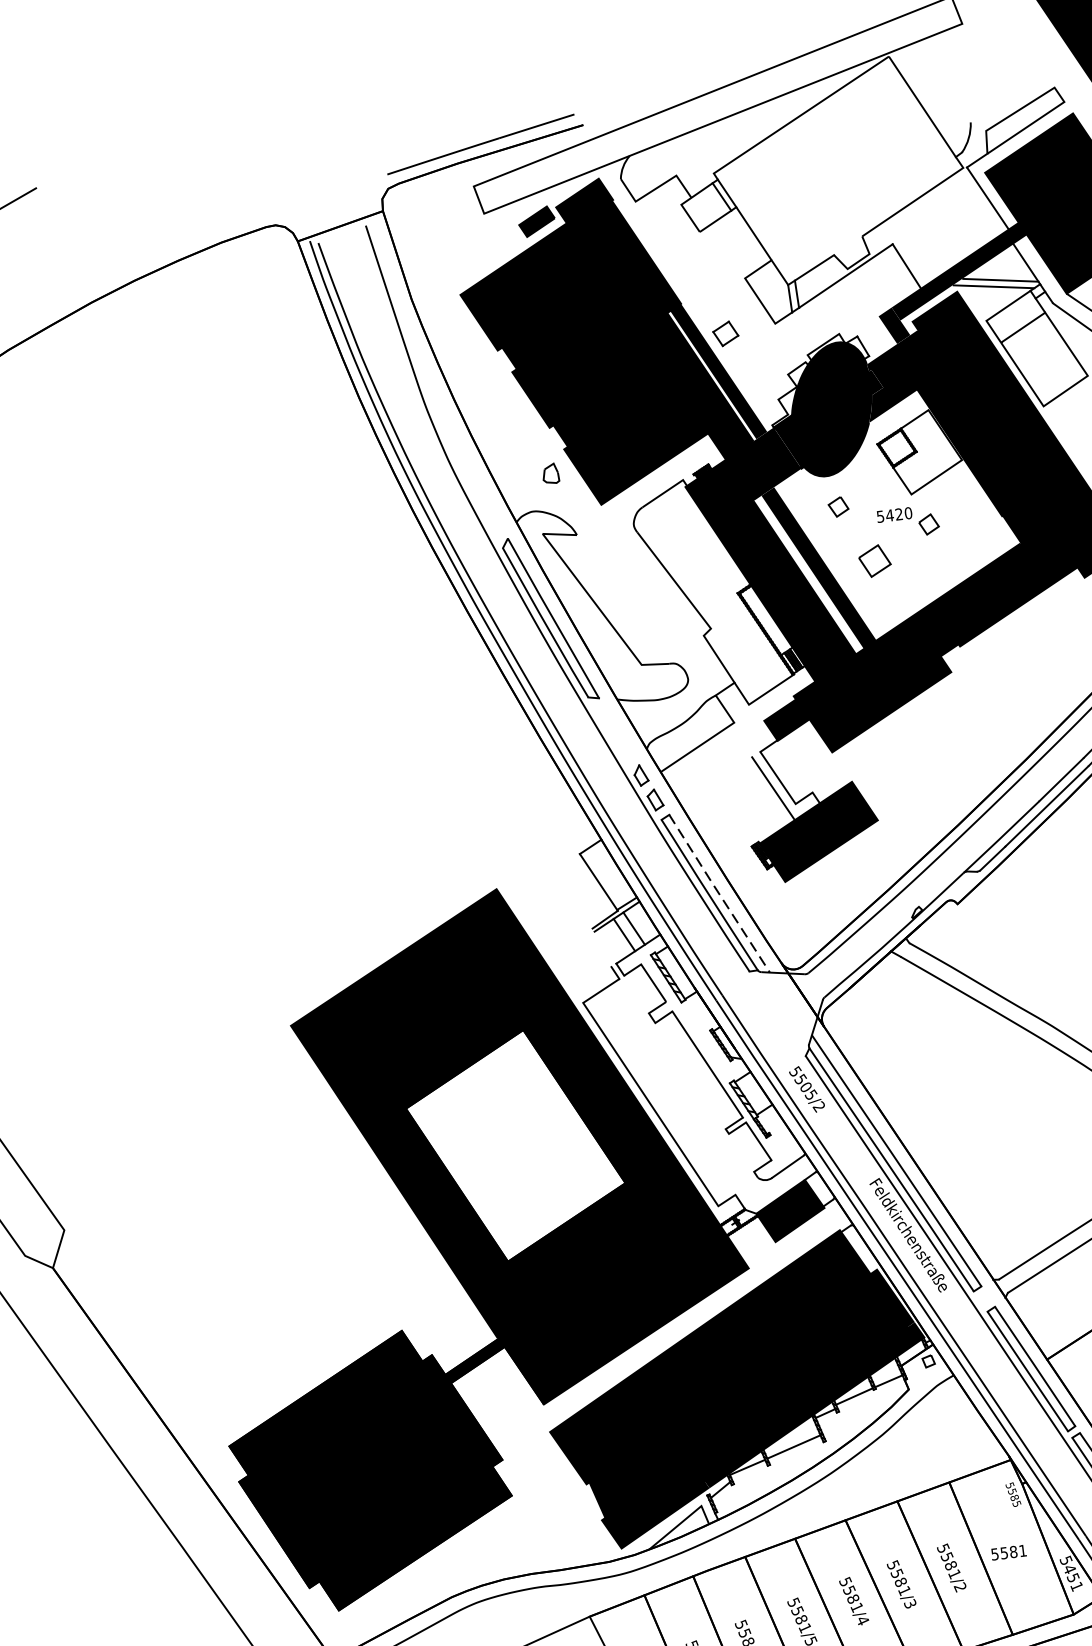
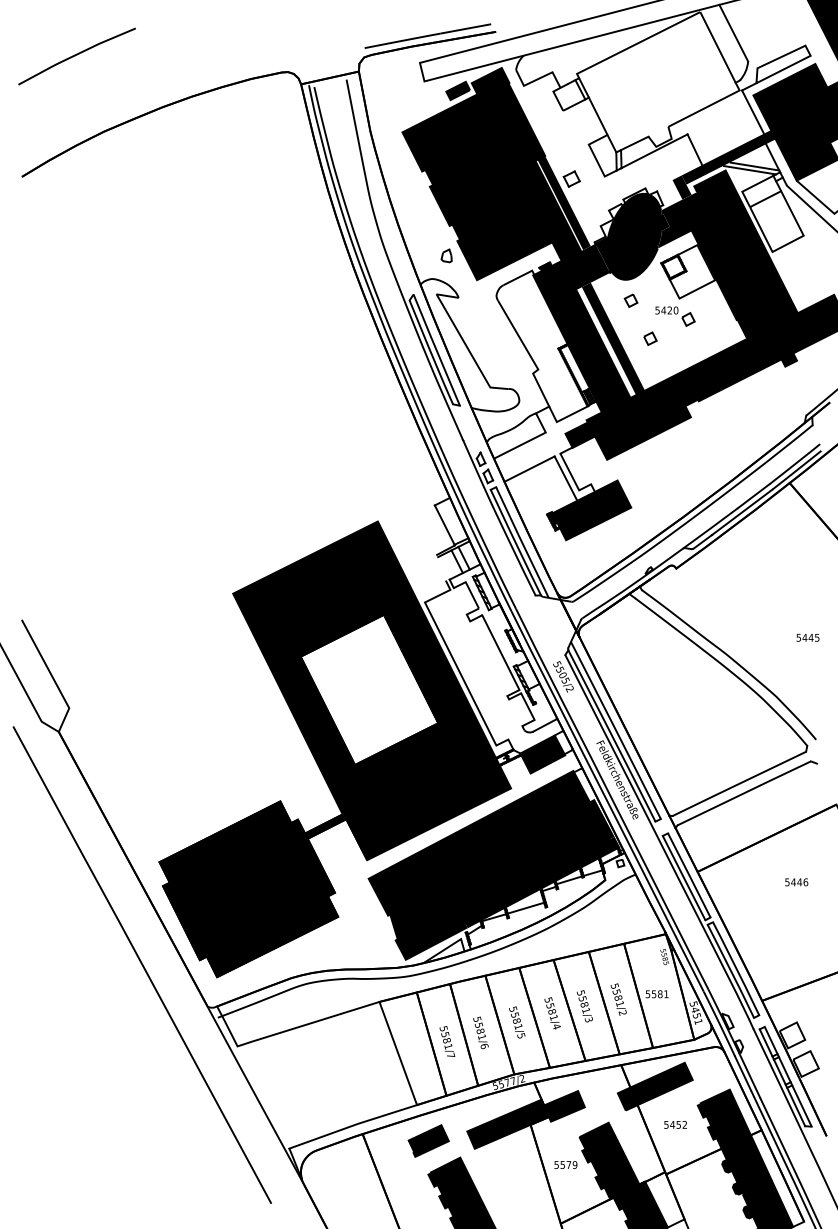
line: (943, 81) -> (733, 32), added
part: (875, 560) -> (650, 338), size x0.62
line: (716, 780) -> (529, 468), added
line: (719, 893) -> (522, 542), dashed -> solid

